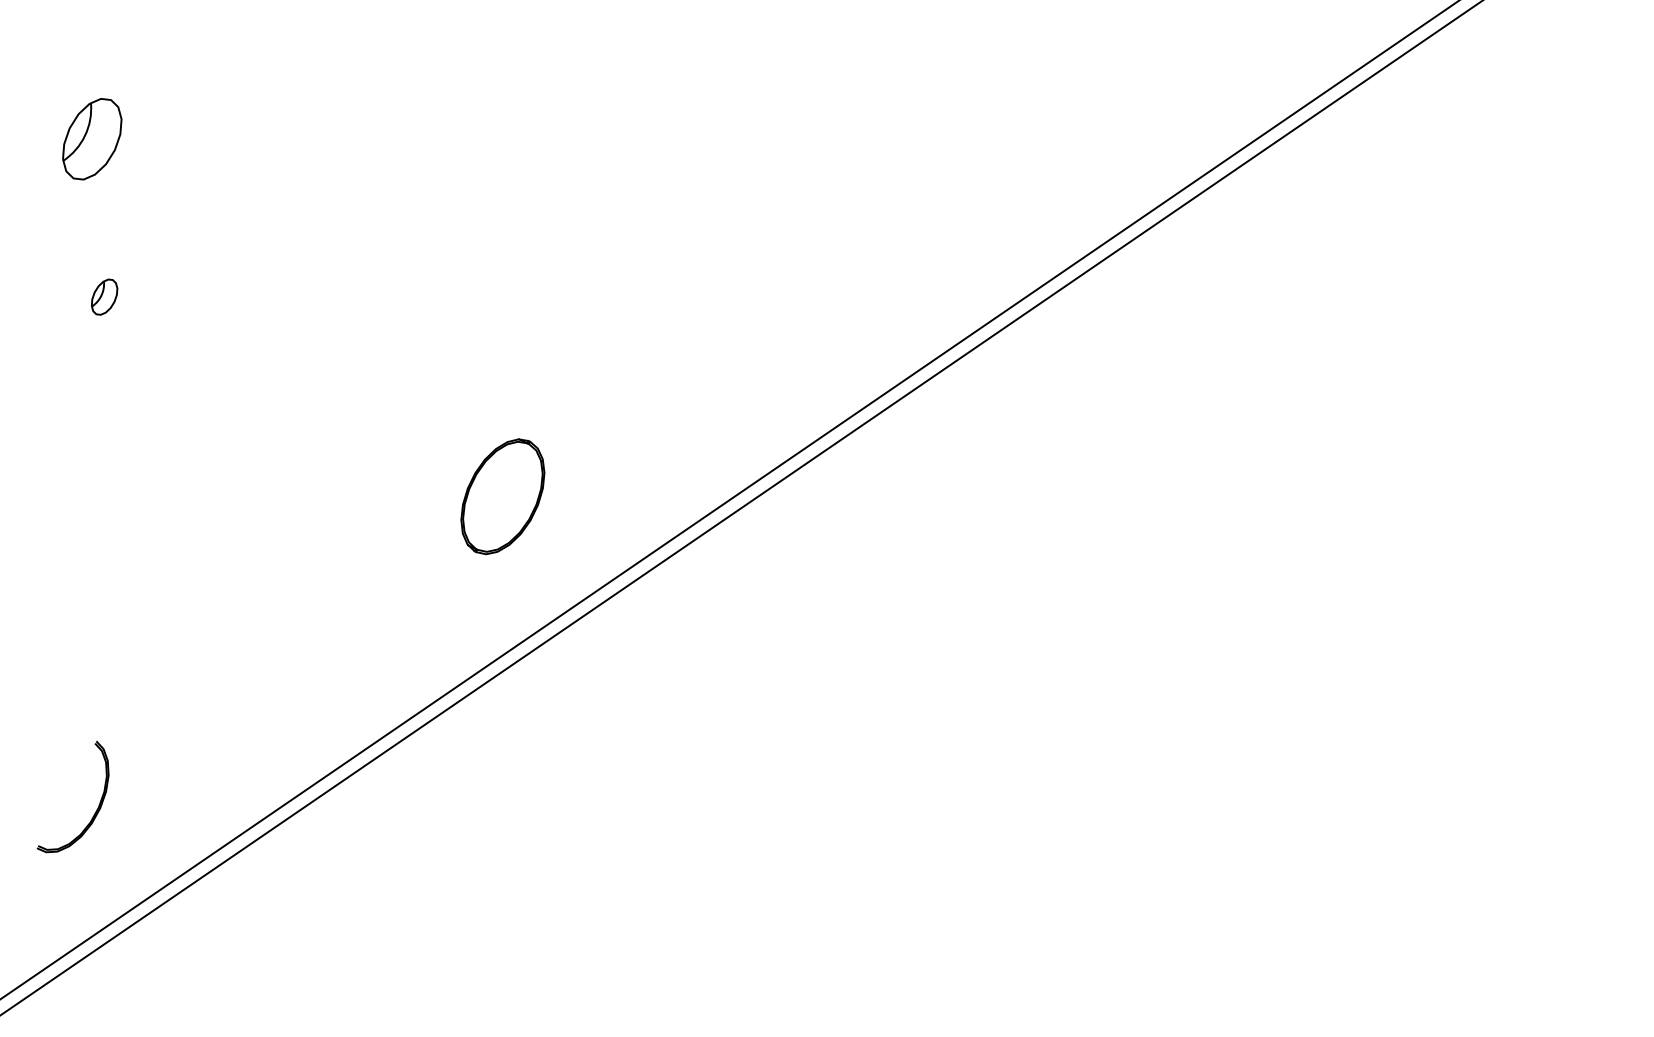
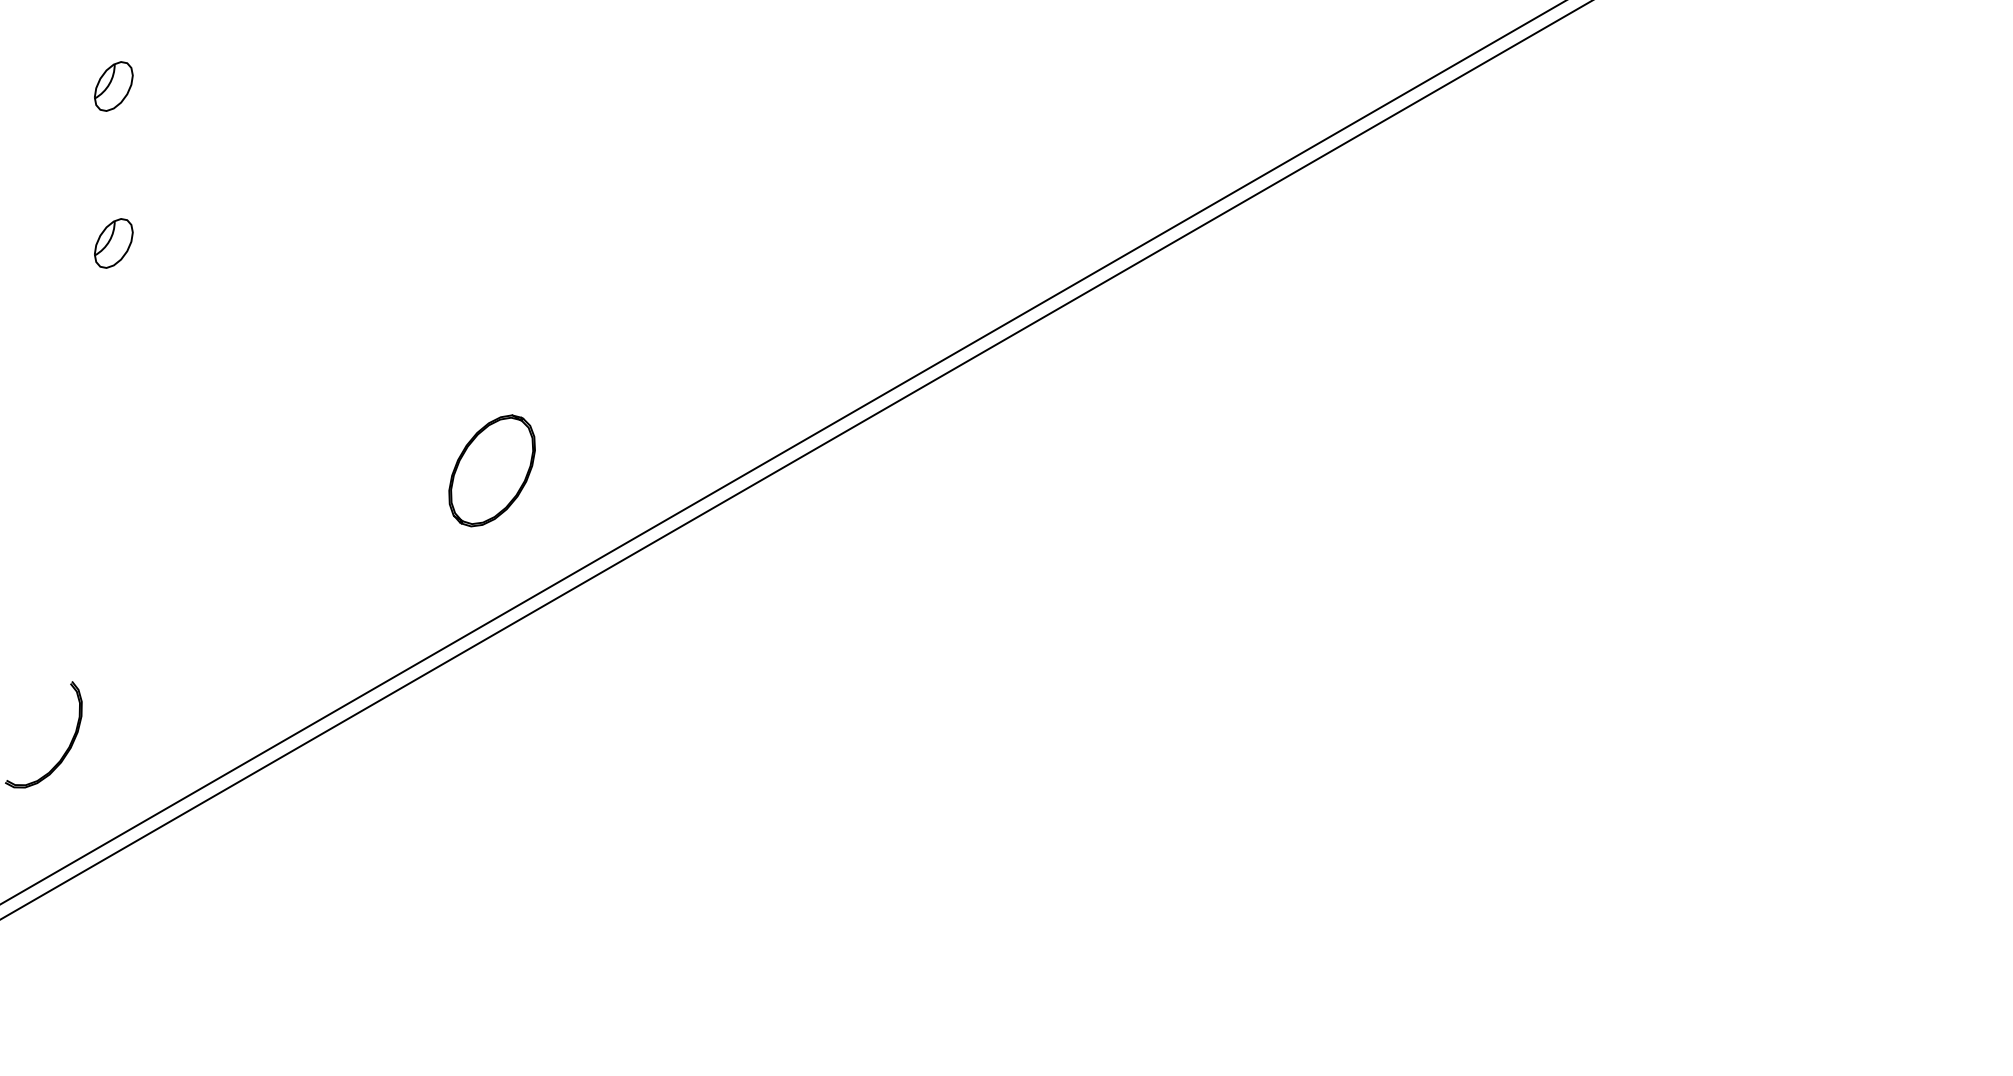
part: (92, 139) -> (113, 86), size x0.62
part: (104, 297) -> (113, 243), size x1.43

